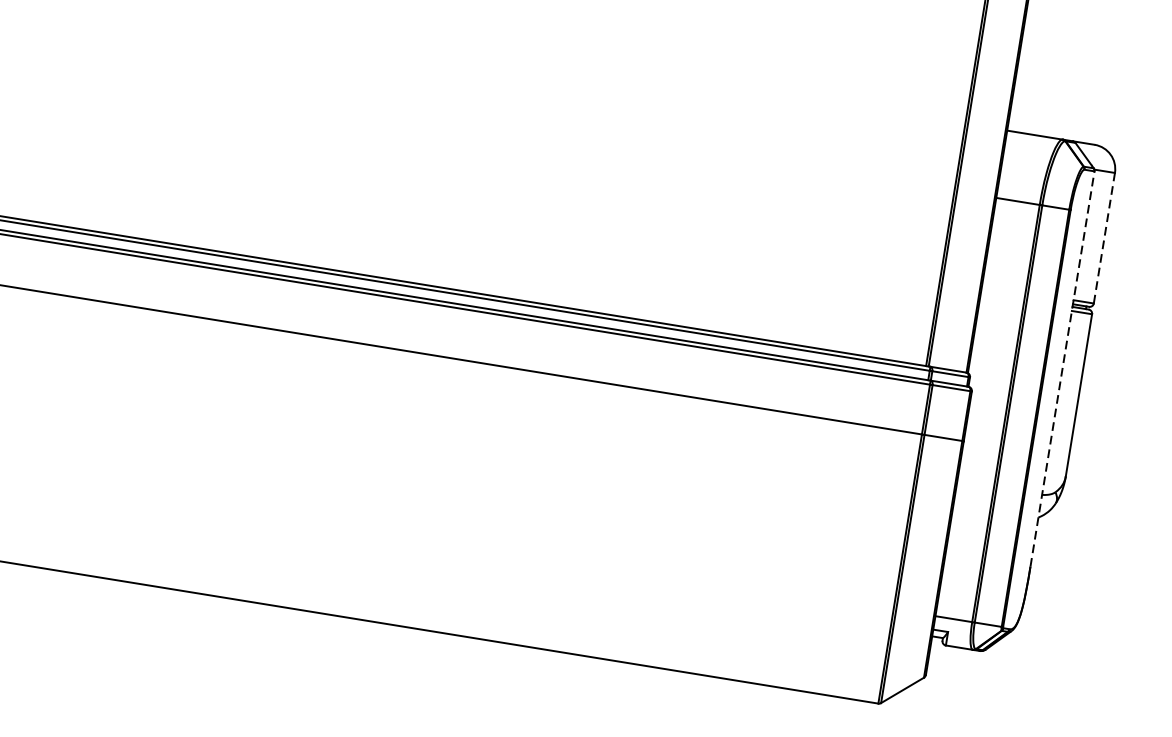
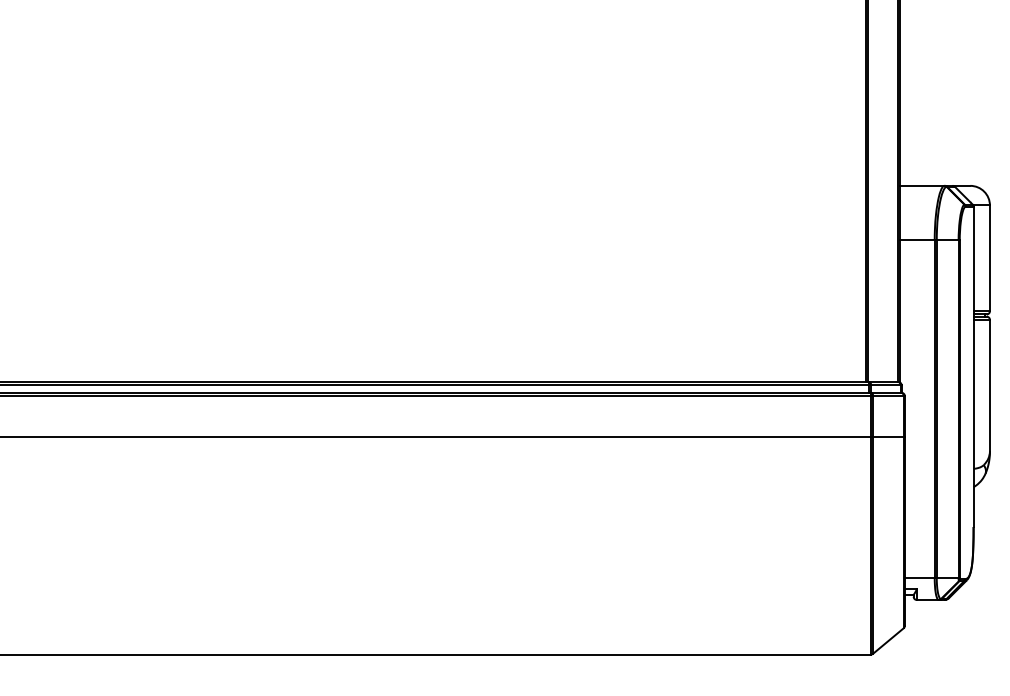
line: (1103, 238) -> (989, 258), dashed -> solid
line: (1062, 368) -> (973, 366), dashed -> solid

